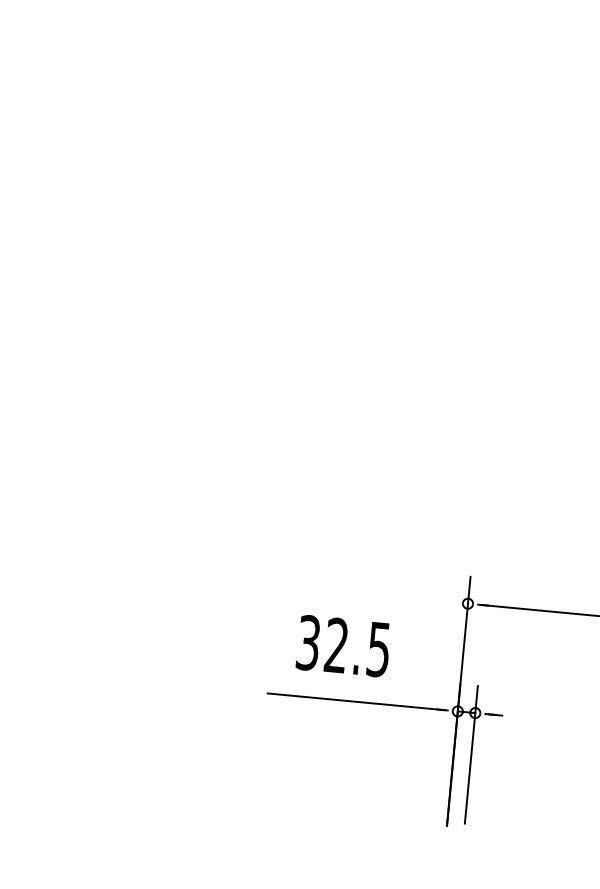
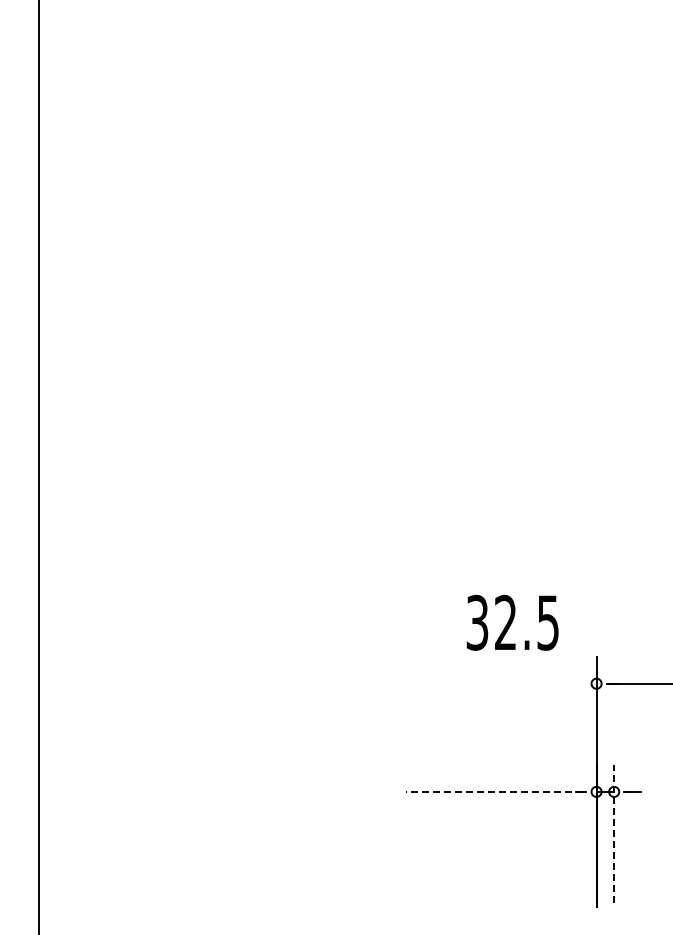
text: (343, 645) -> (512, 622), moved
line: (356, 701) -> (494, 791), solid -> dashed
line: (471, 754) -> (614, 833), solid -> dashed

